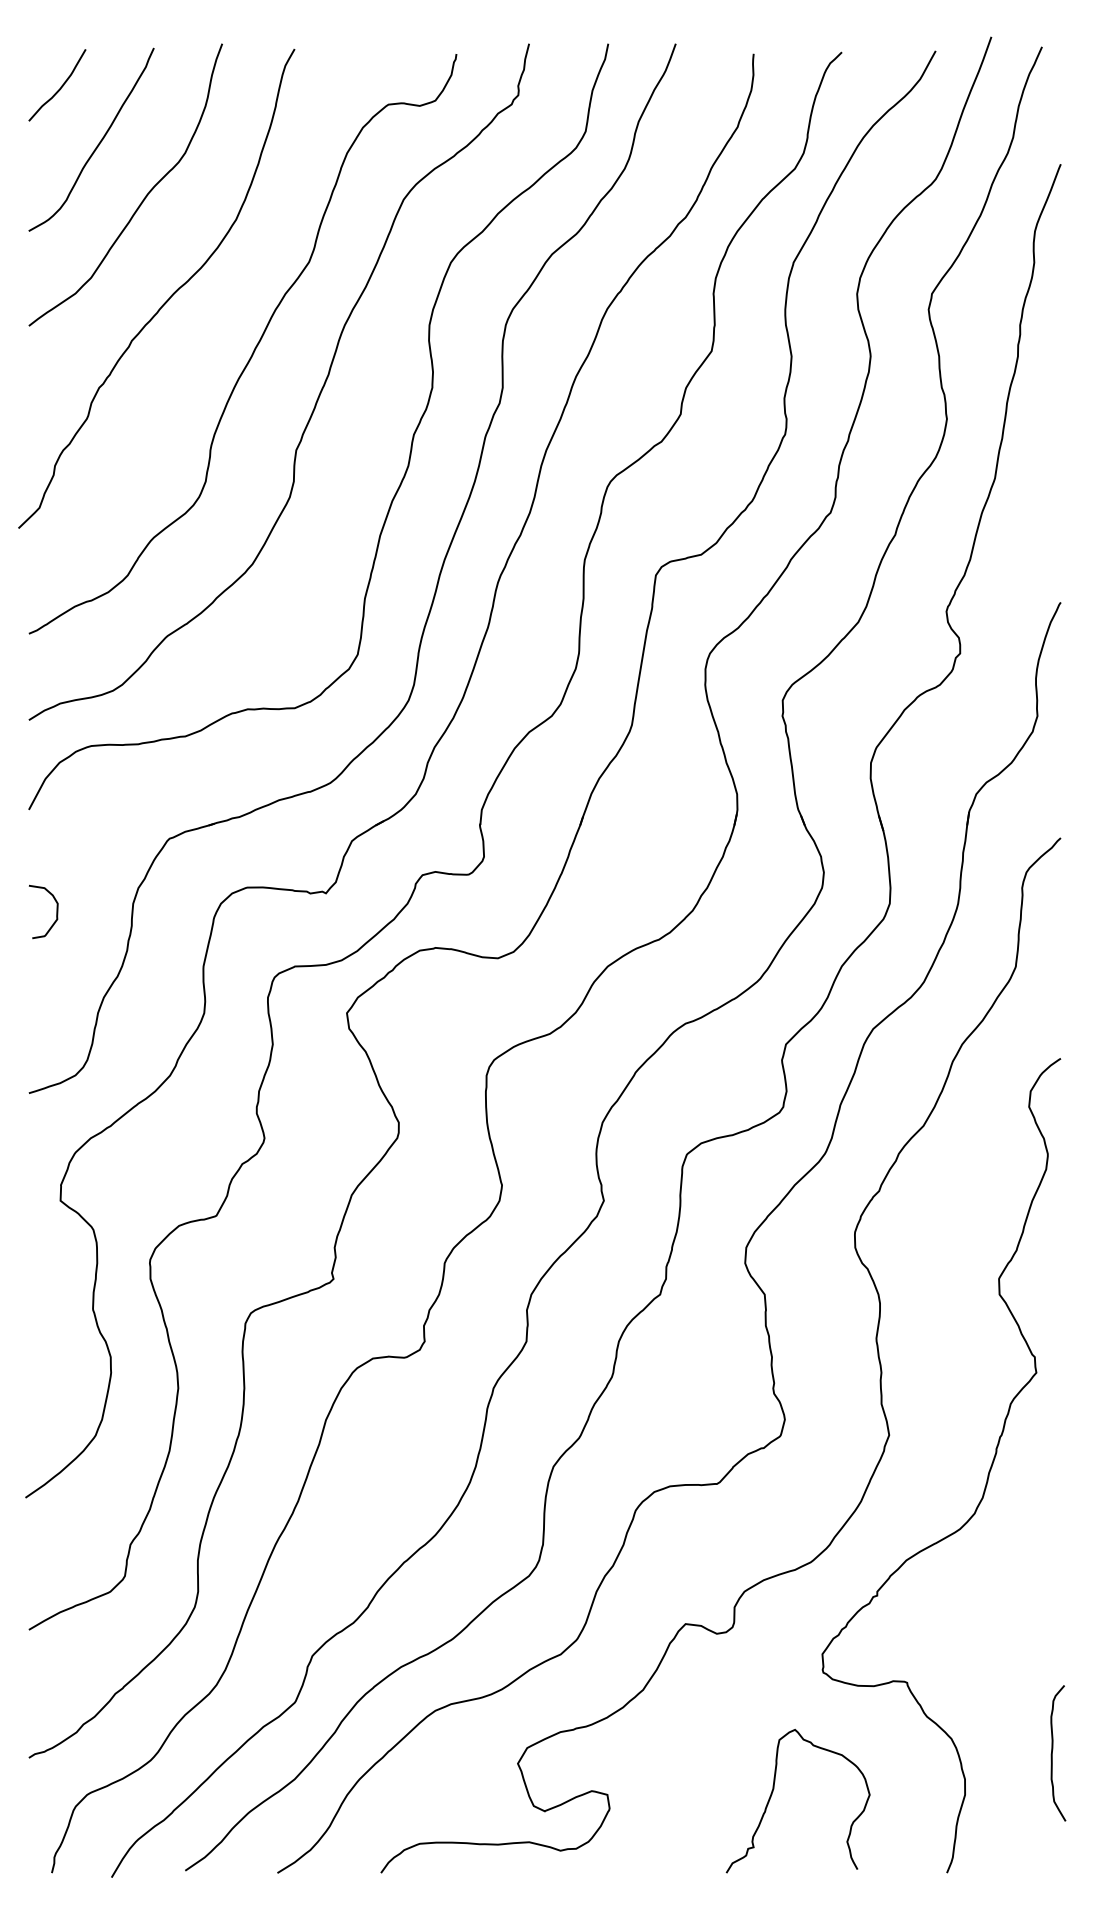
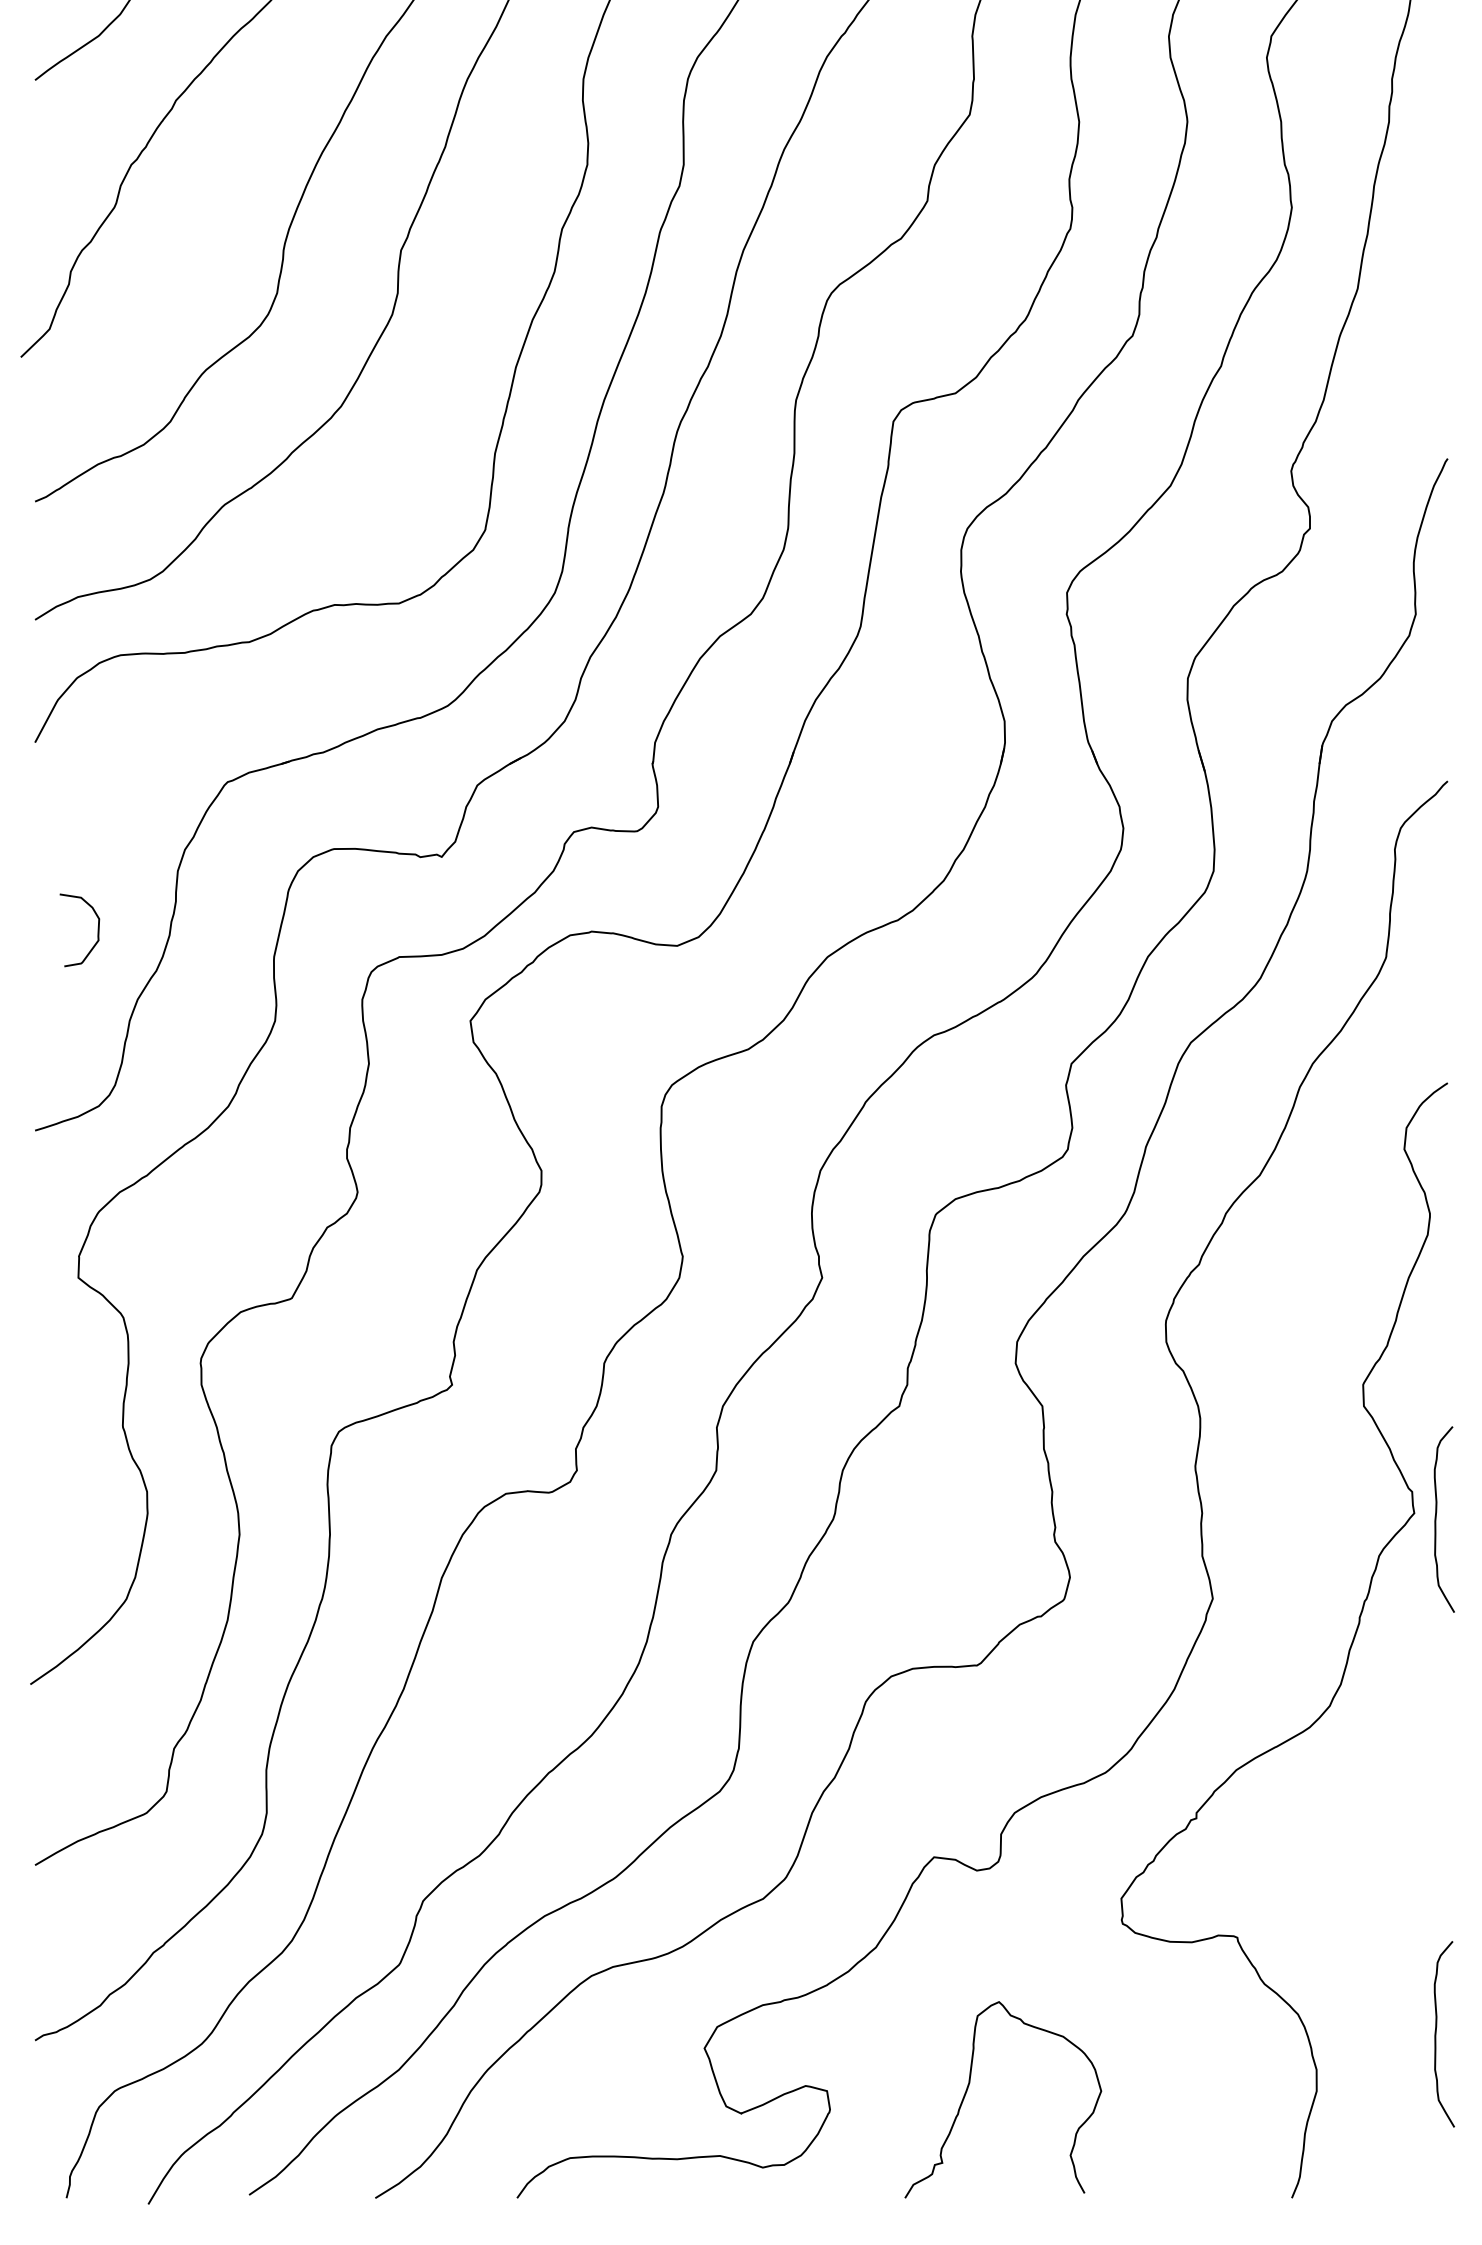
curve: (56, 911) -> (97, 929), moved
curve: (1052, 1377) -> (1436, 1519), added
curve: (774, 1789) -> (970, 2083), moved

